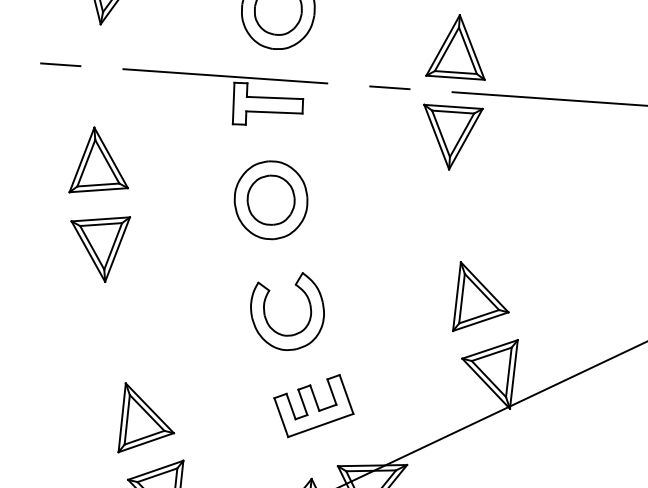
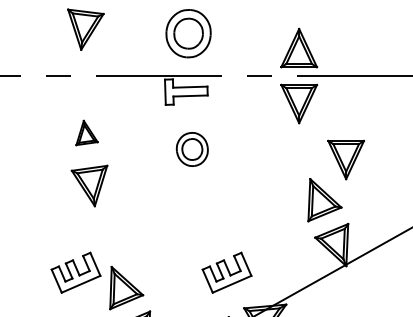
part: (99, 160) -> (86, 132), size x0.6
part: (271, 200) -> (192, 149), size x0.7
part: (520, 234) -> (345, 159), added
part: (266, 315) -> (194, 219), removed
part: (65, 388) -> (75, 272), added

